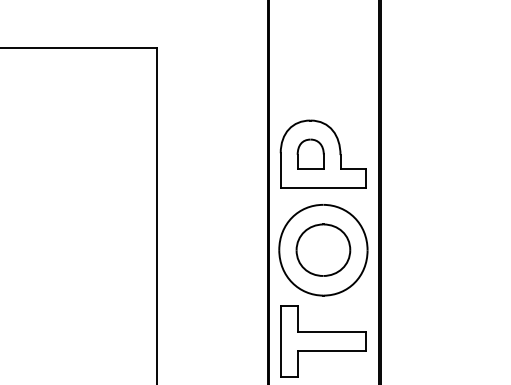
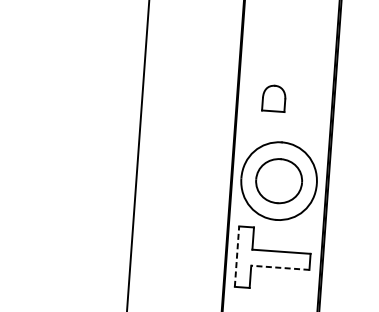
part: (322, 153) -> (284, 98), removed
line: (280, 341) -> (236, 256), solid -> dashed
line: (331, 350) -> (279, 267), solid -> dashed

